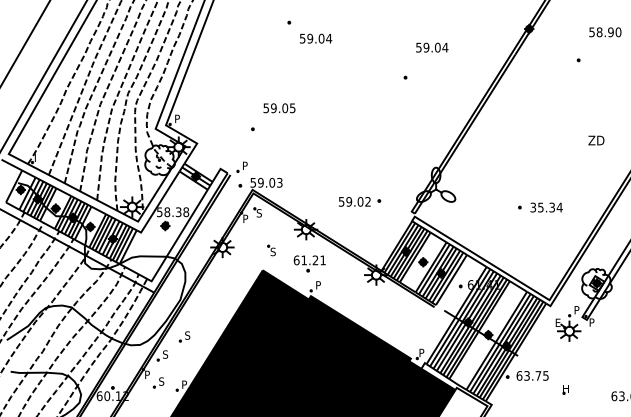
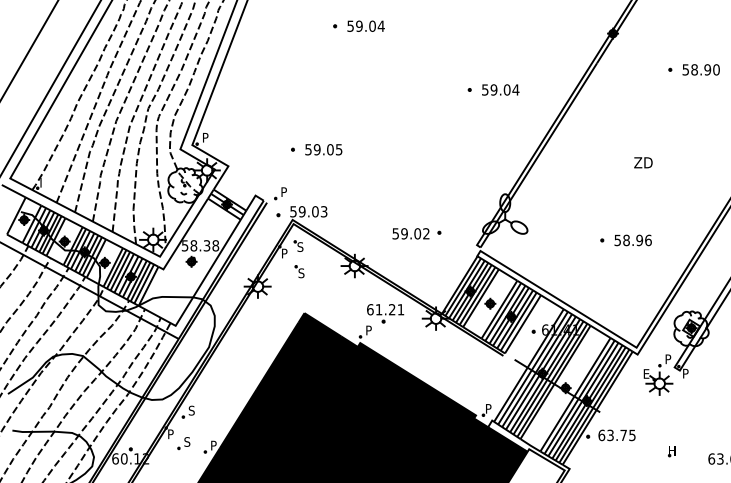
text: (605, 32) -> (701, 70), moved
text: (315, 38) -> (365, 26), moved
text: (432, 47) -> (501, 89), moved
text: (279, 108) -> (323, 149), moved
text: (596, 140) -> (643, 162), moved
text: (546, 207) -> (633, 240), 35.34 -> 58.96
part: (271, 250) -> (299, 271), moved
part: (309, 263) -> (385, 313), moved
part: (184, 336) -> (213, 389), removed
part: (565, 389) -> (671, 451), moved

